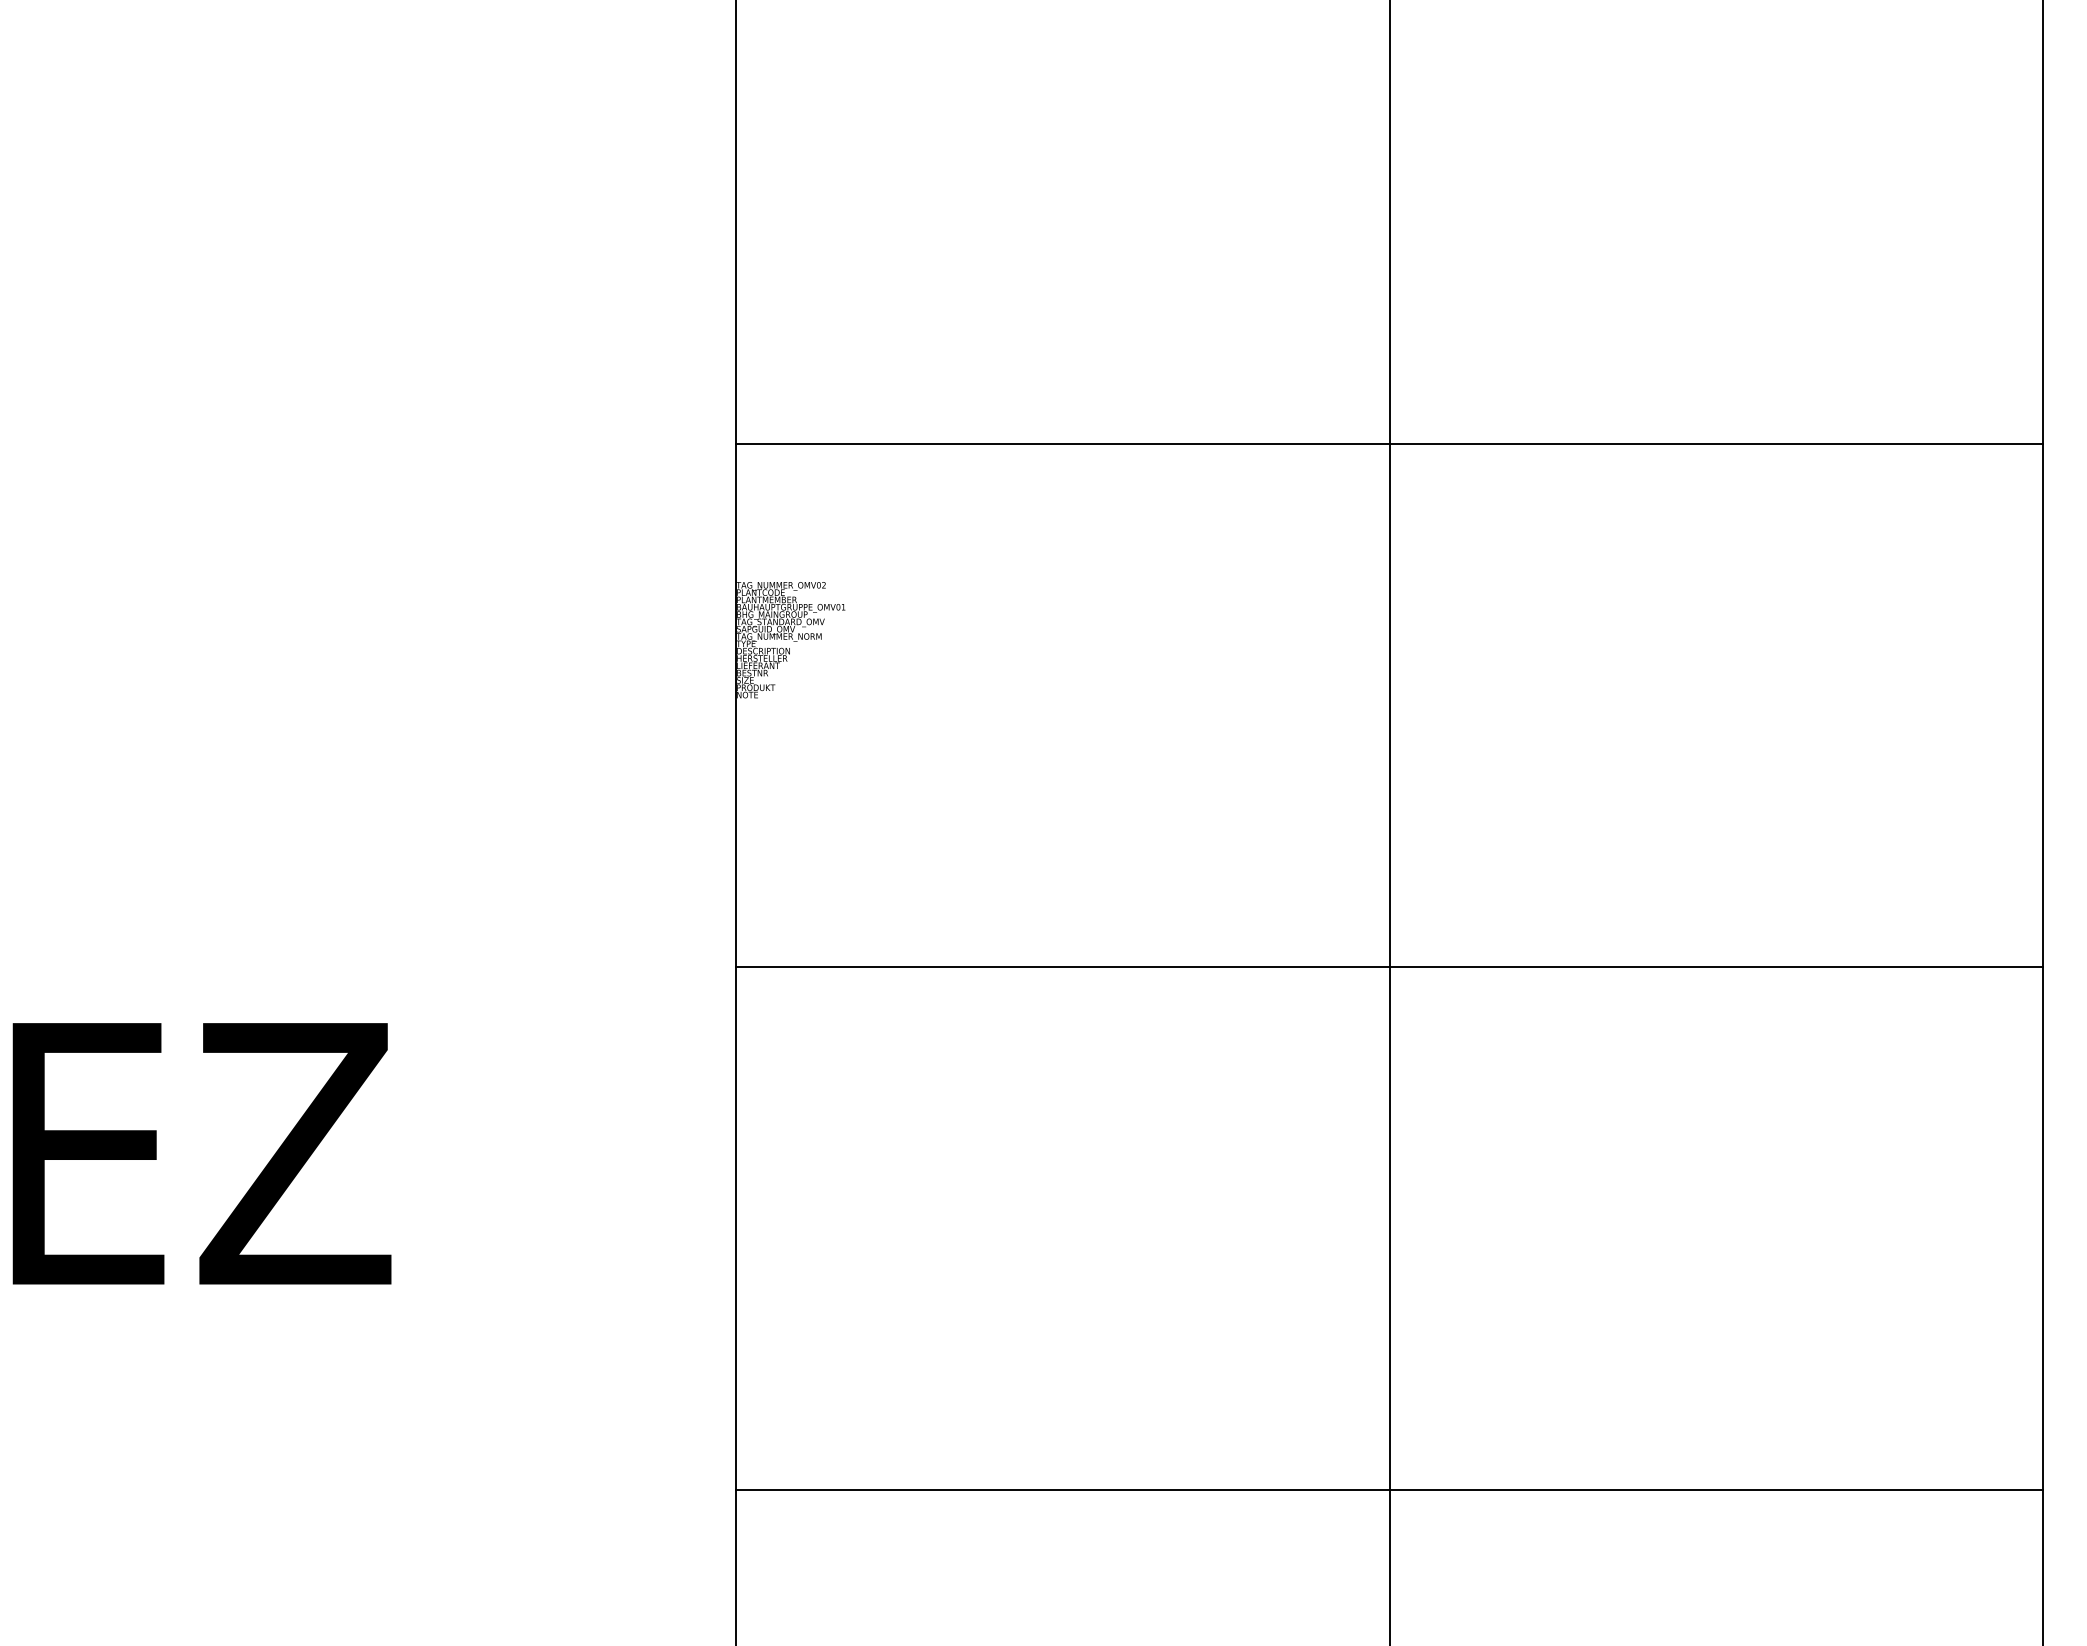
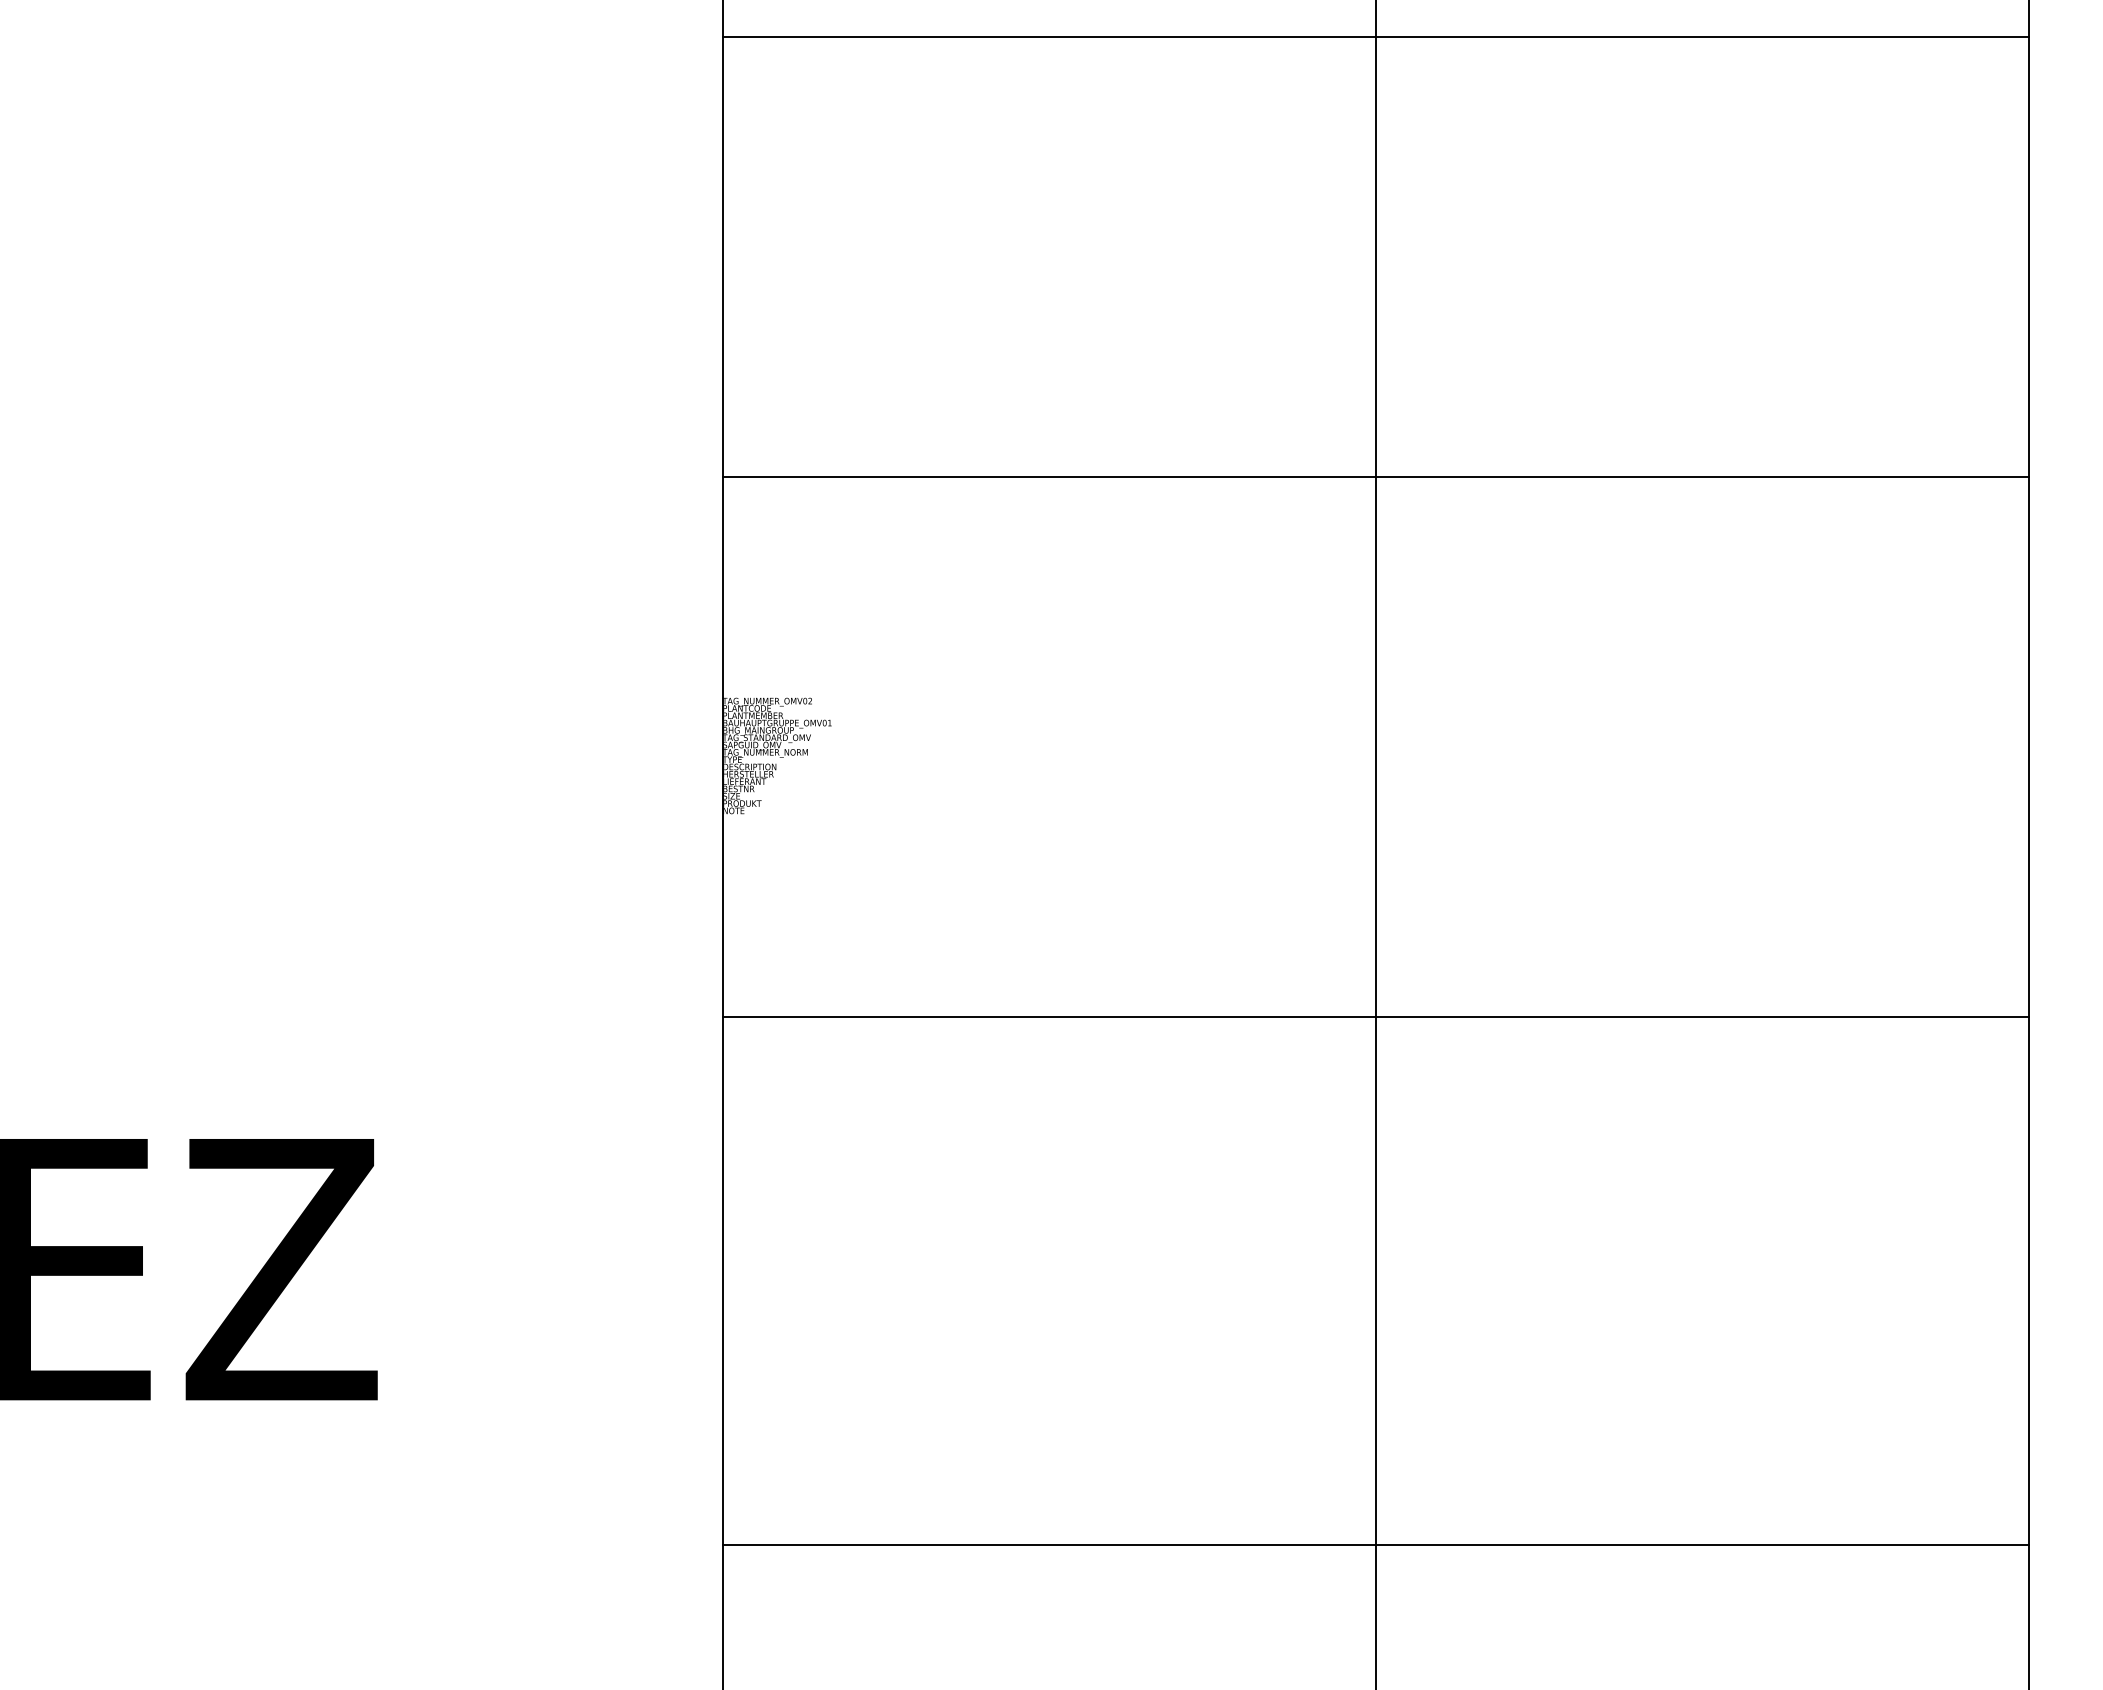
line: (1389, 444) -> (1375, 477), moved
line: (1389, 966) -> (1375, 1016), moved
line: (1389, 1489) -> (1375, 1544), moved

